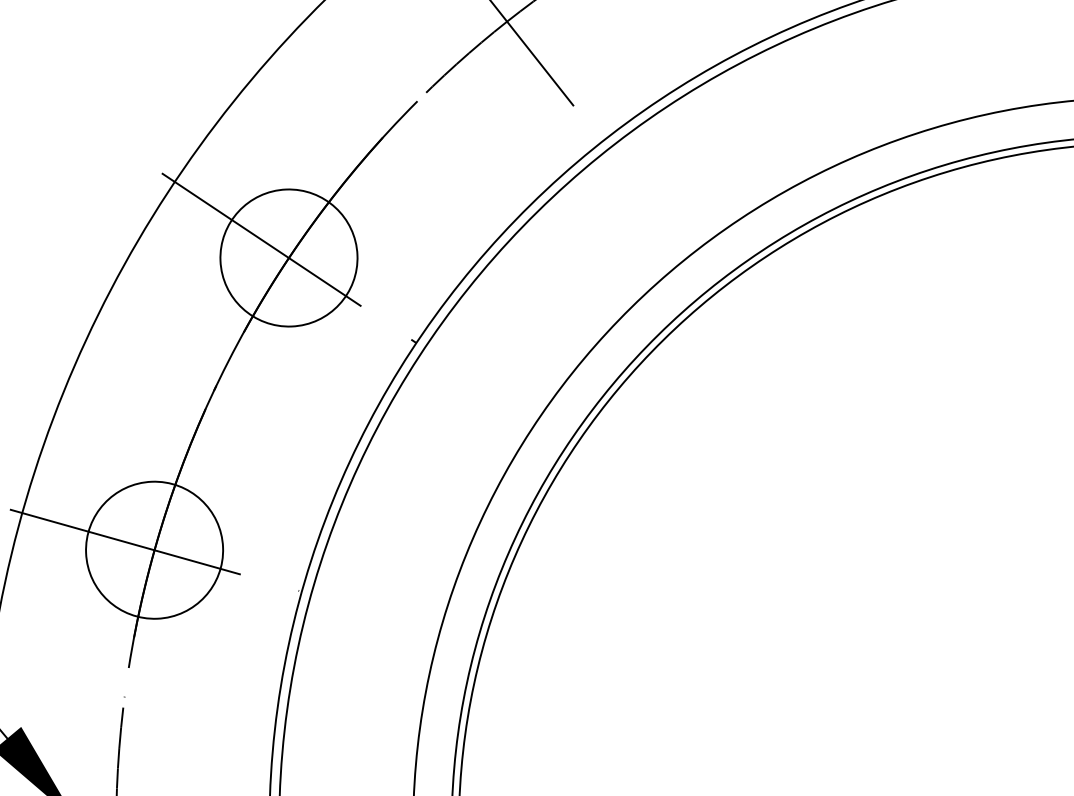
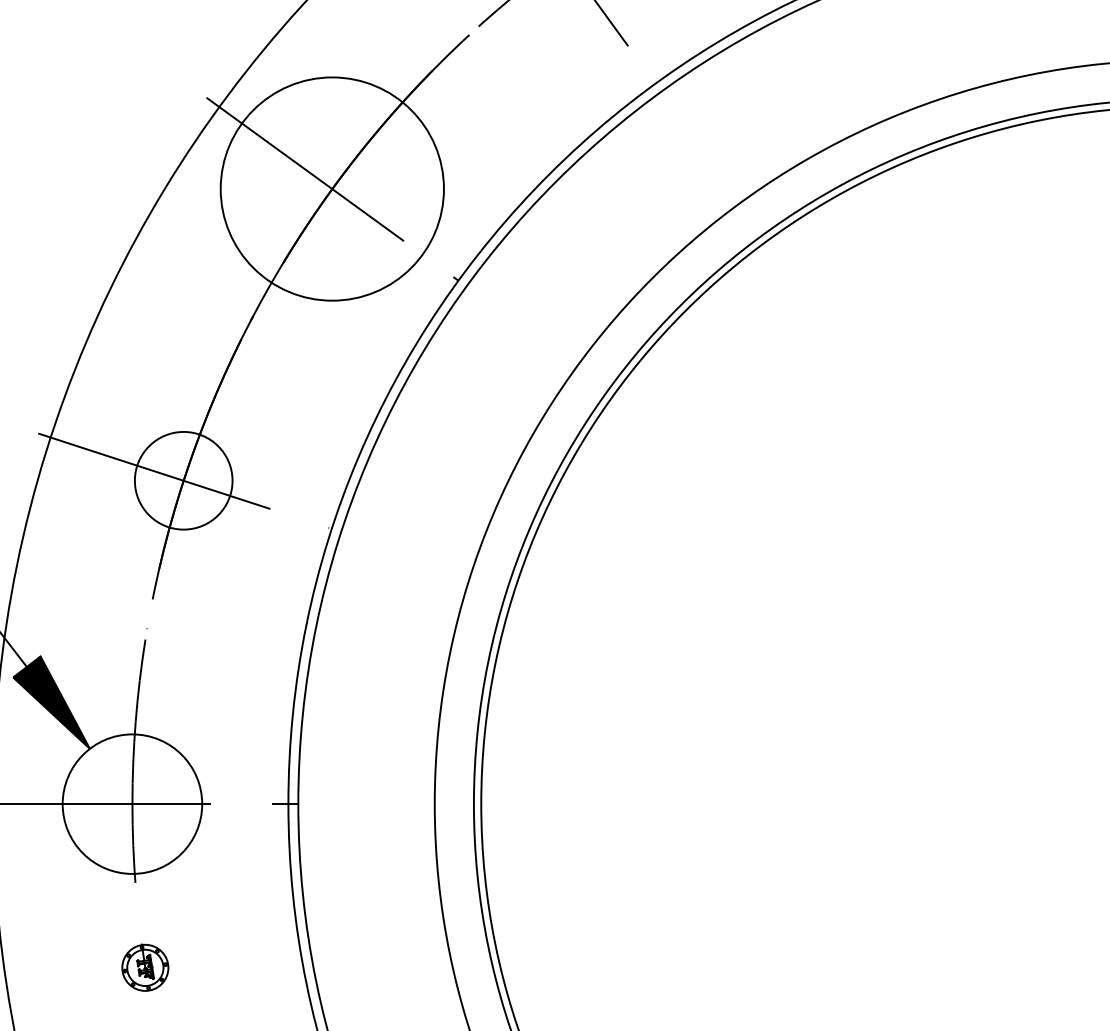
circle: (289, 257) -> (332, 188), size x1.6
circle: (154, 549) -> (183, 480), size x0.7

